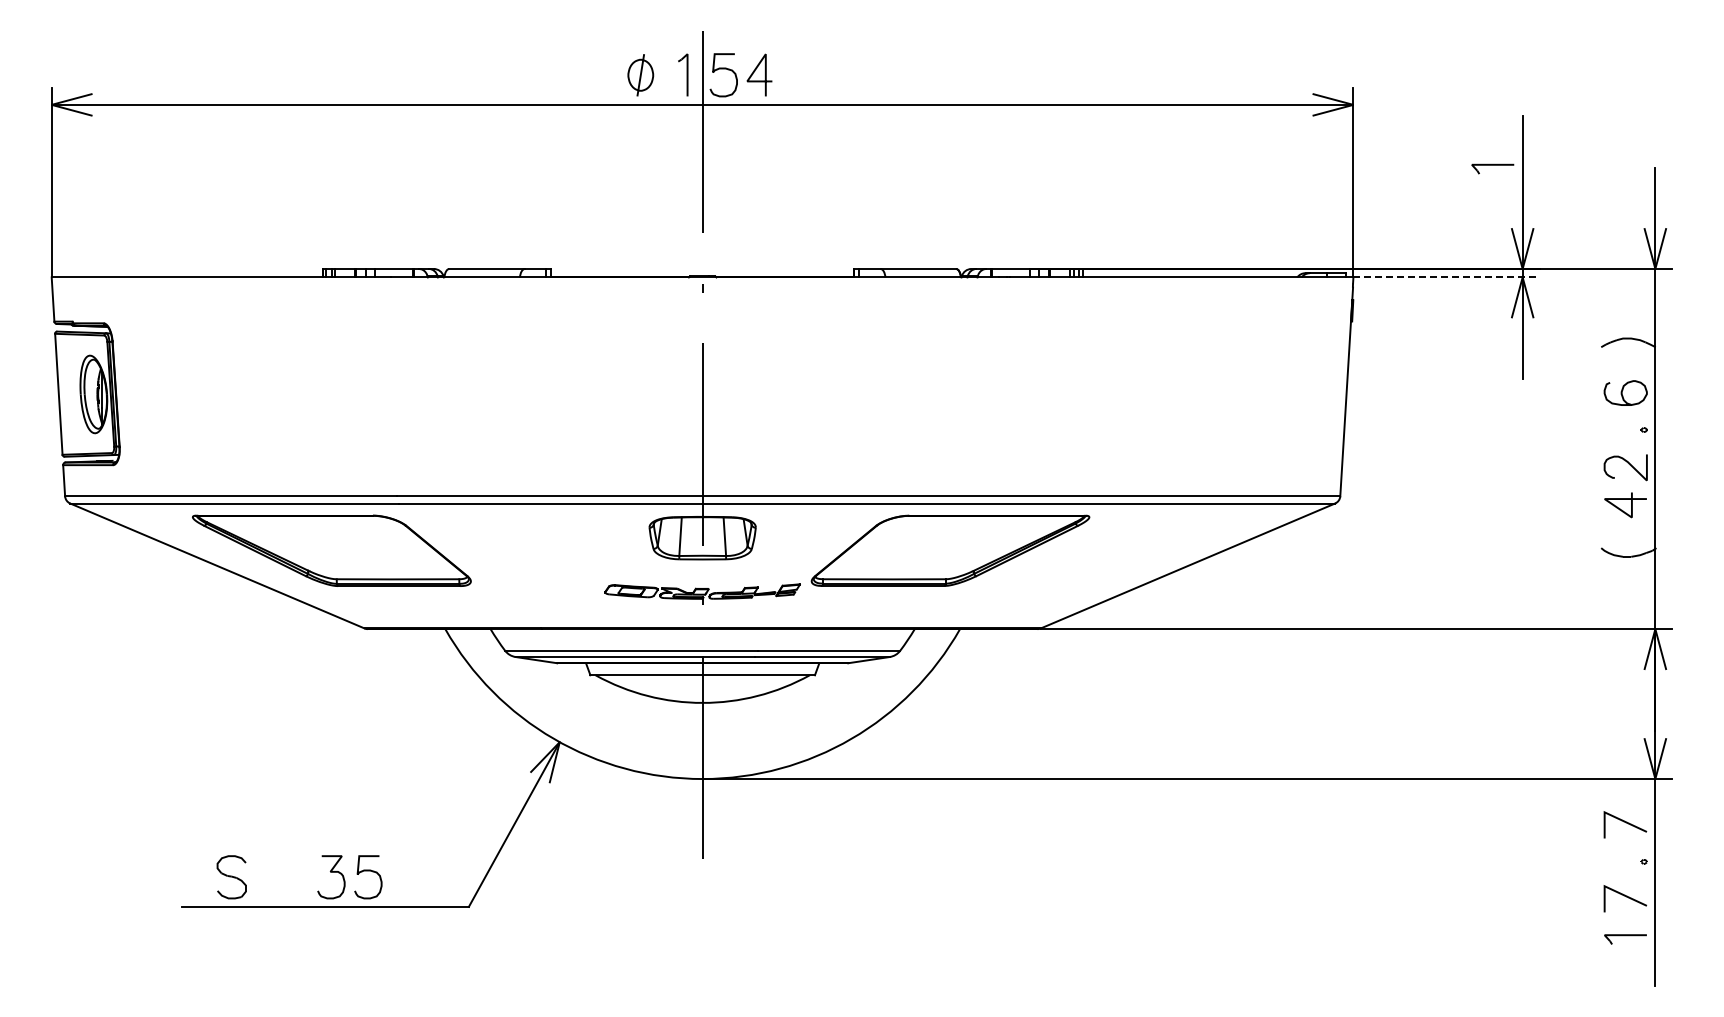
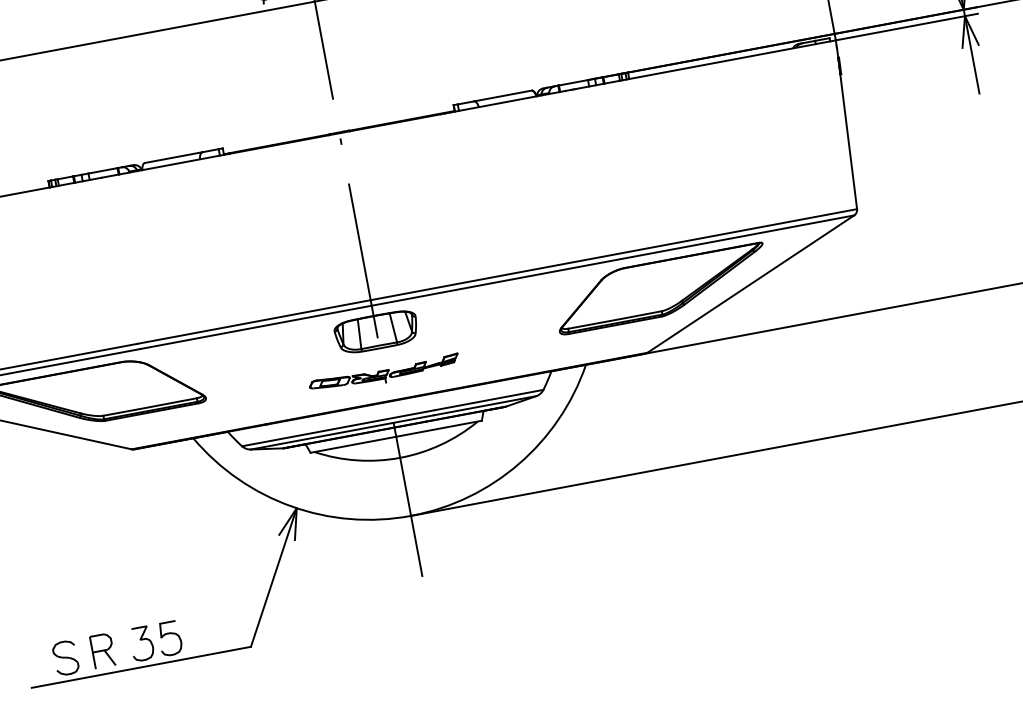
line: (1446, 277) -> (906, 27), dashed -> solid
part: (950, 550) -> (661, 288), moved
part: (280, 876) -> (102, 650), added

